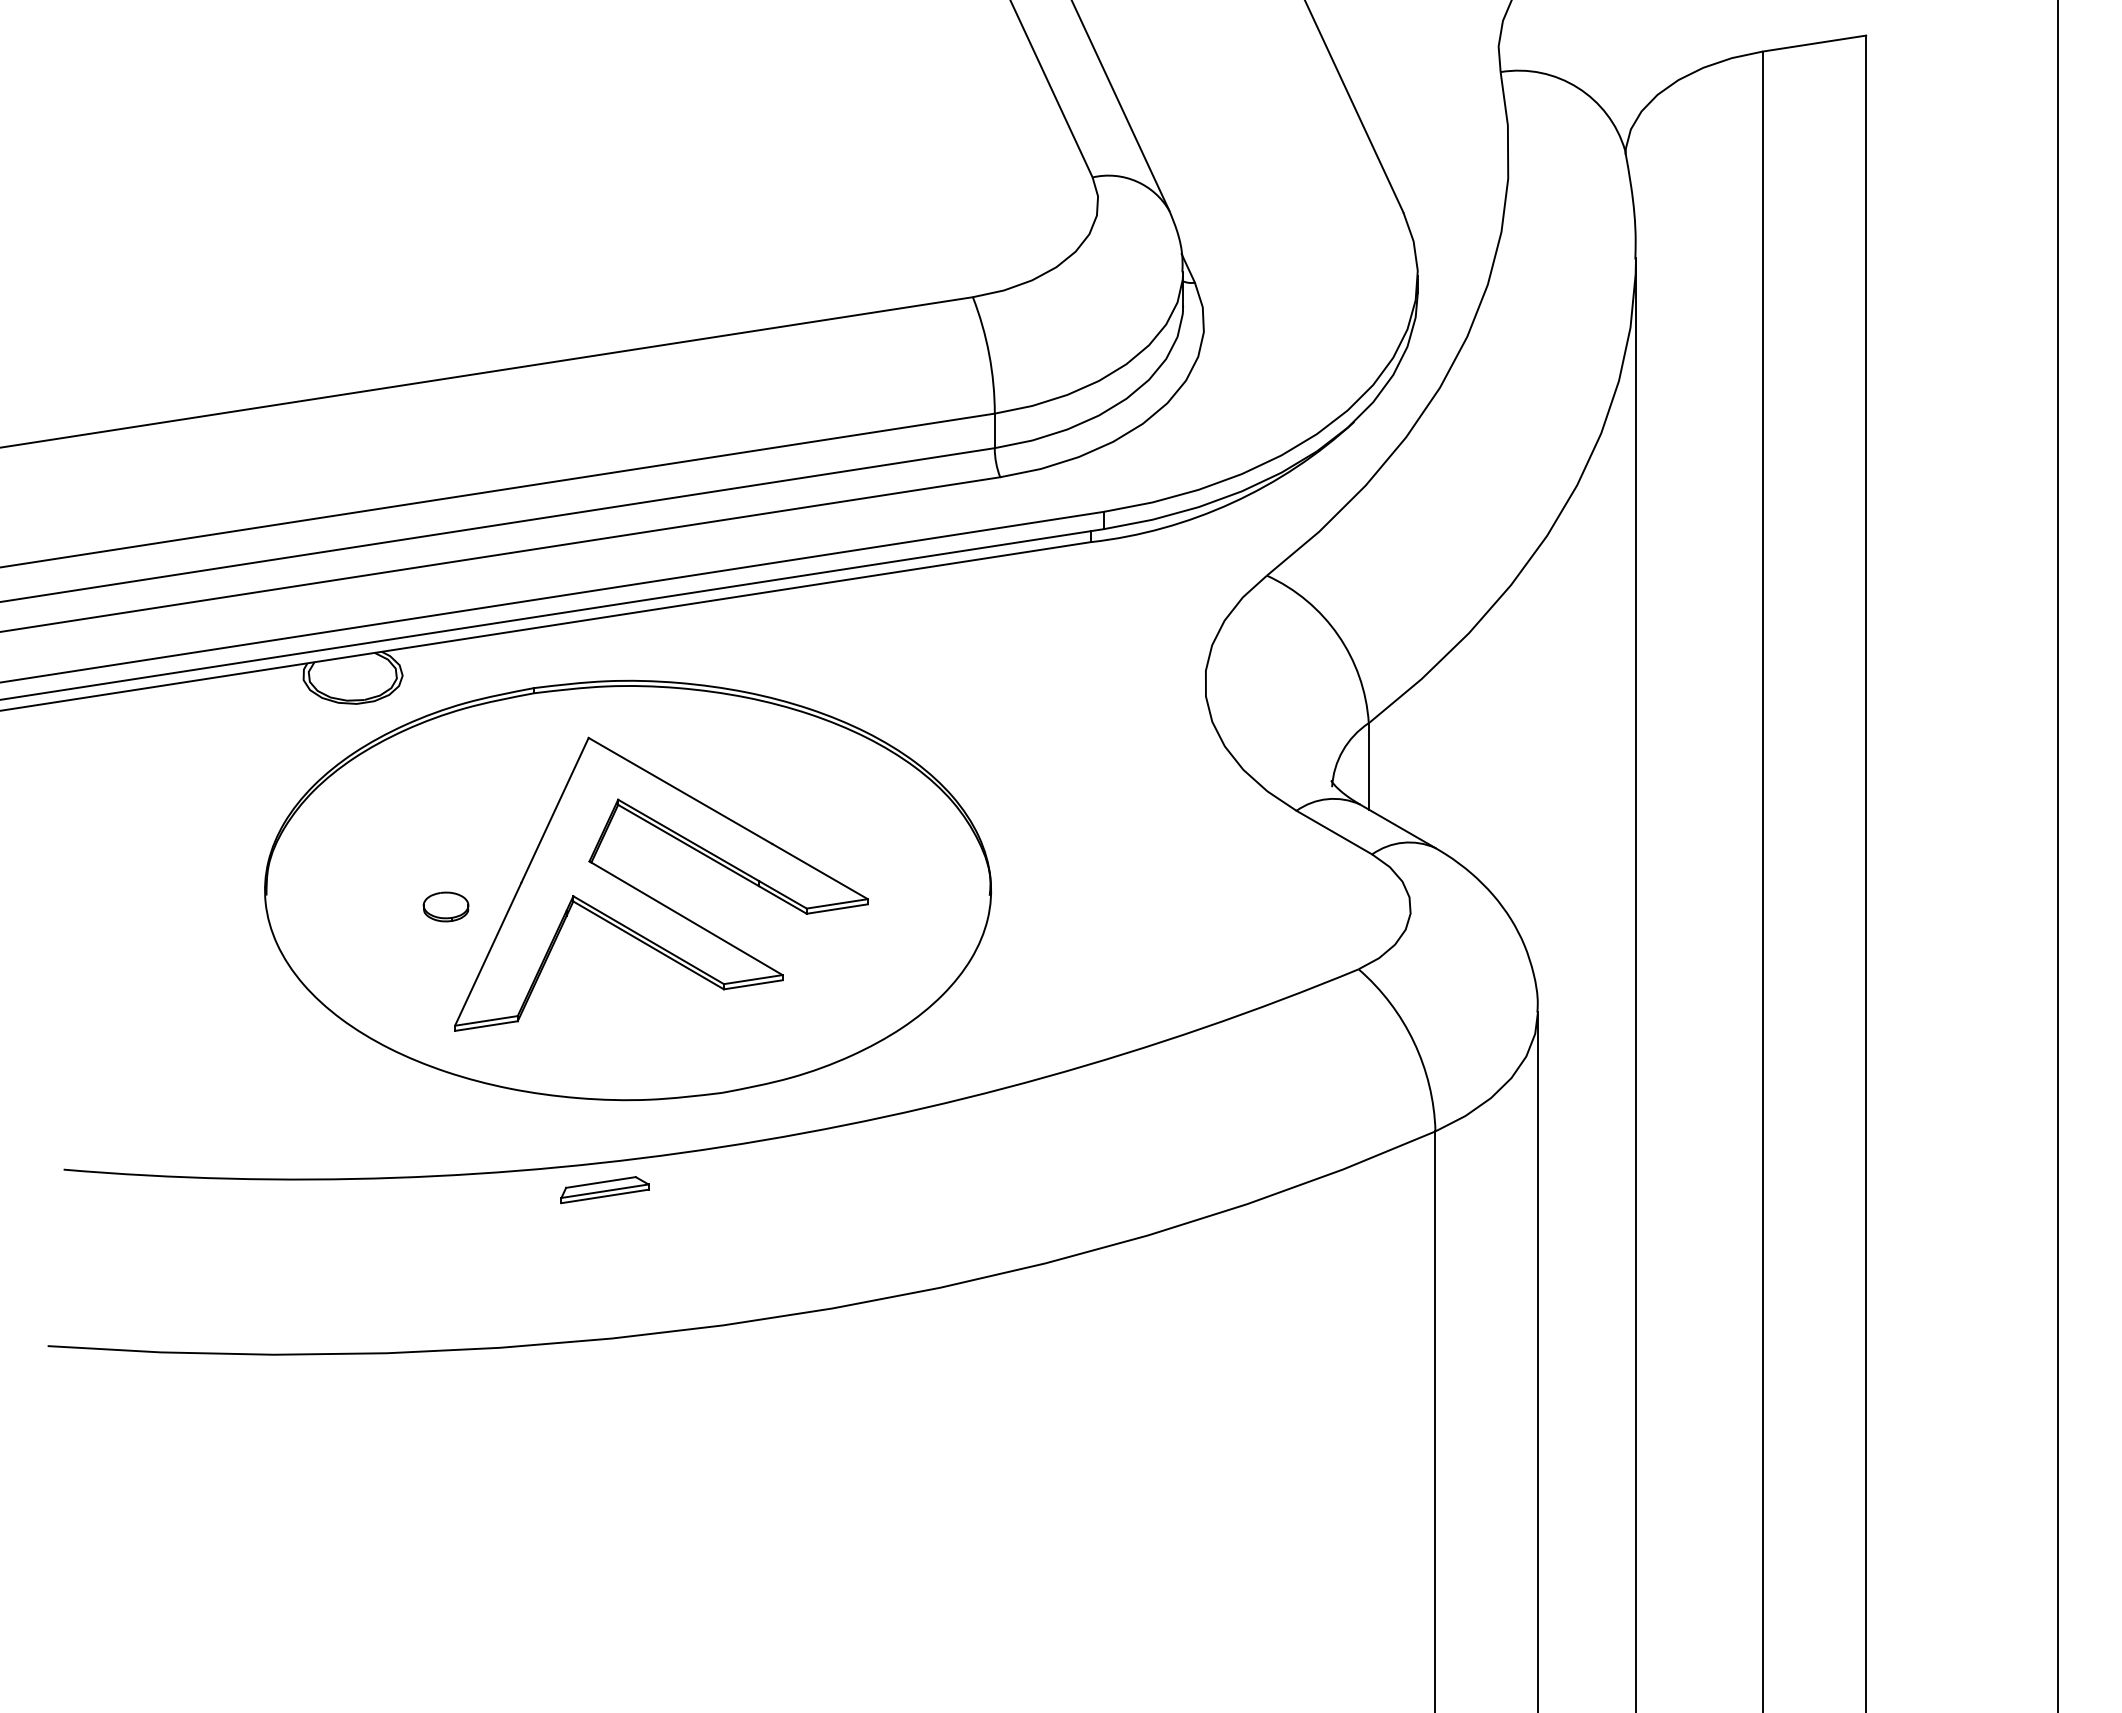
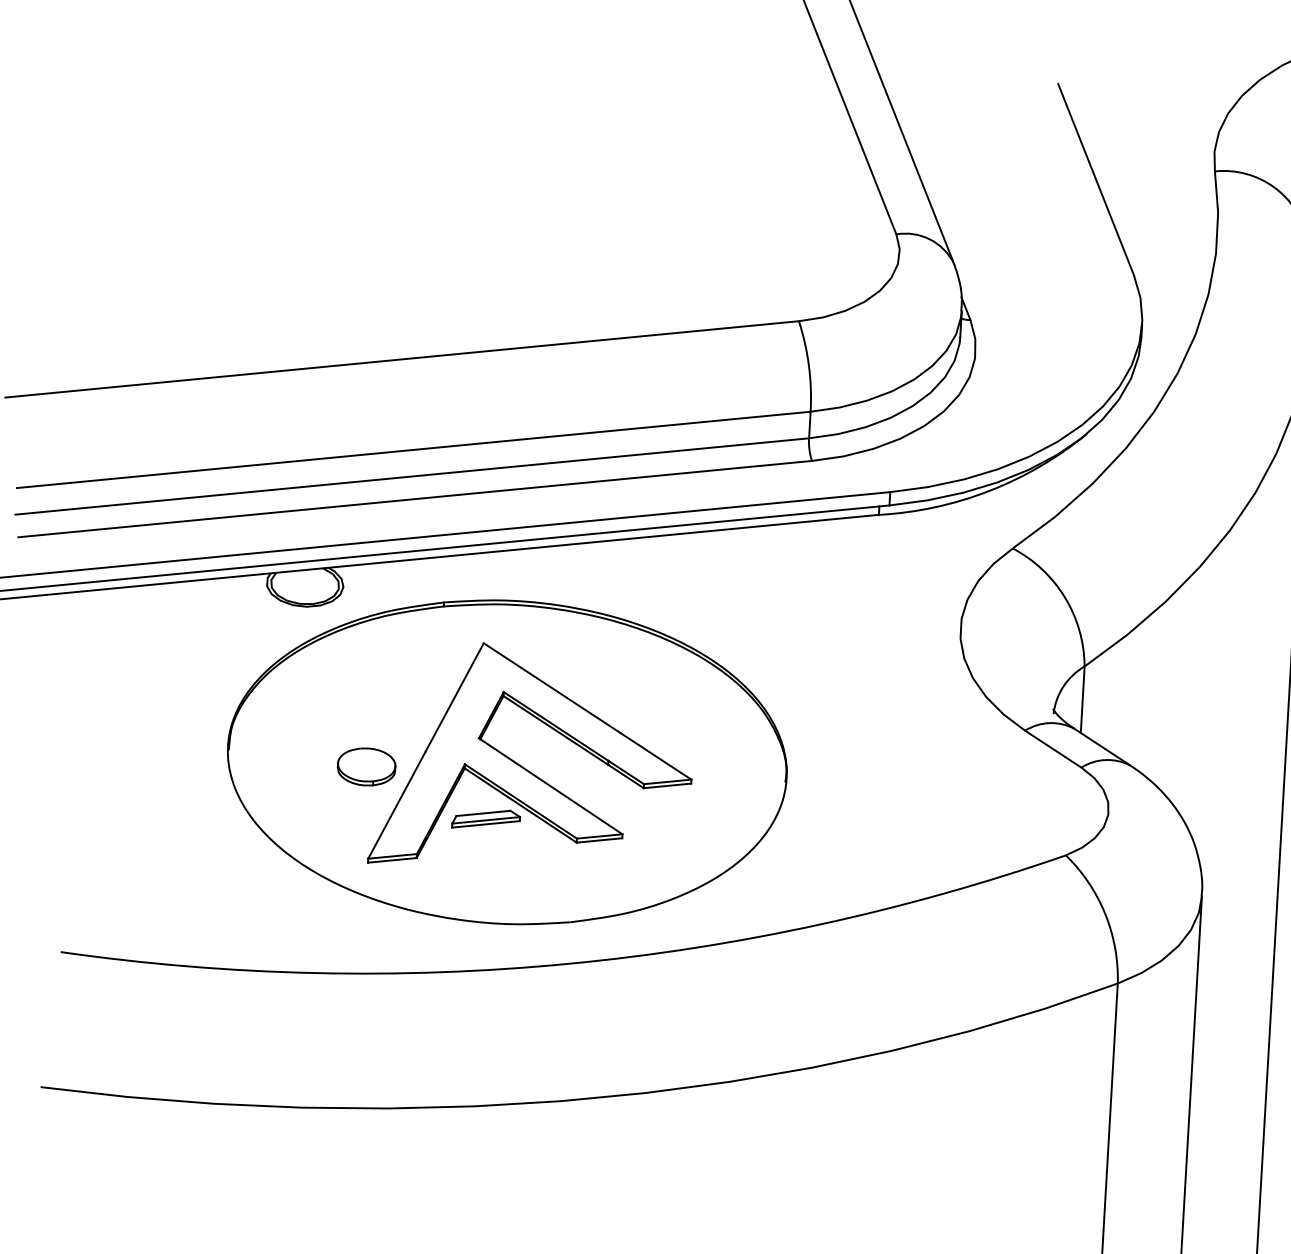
part: (445, 906) -> (366, 766), size x1.67
part: (604, 1190) -> (485, 819), moved

